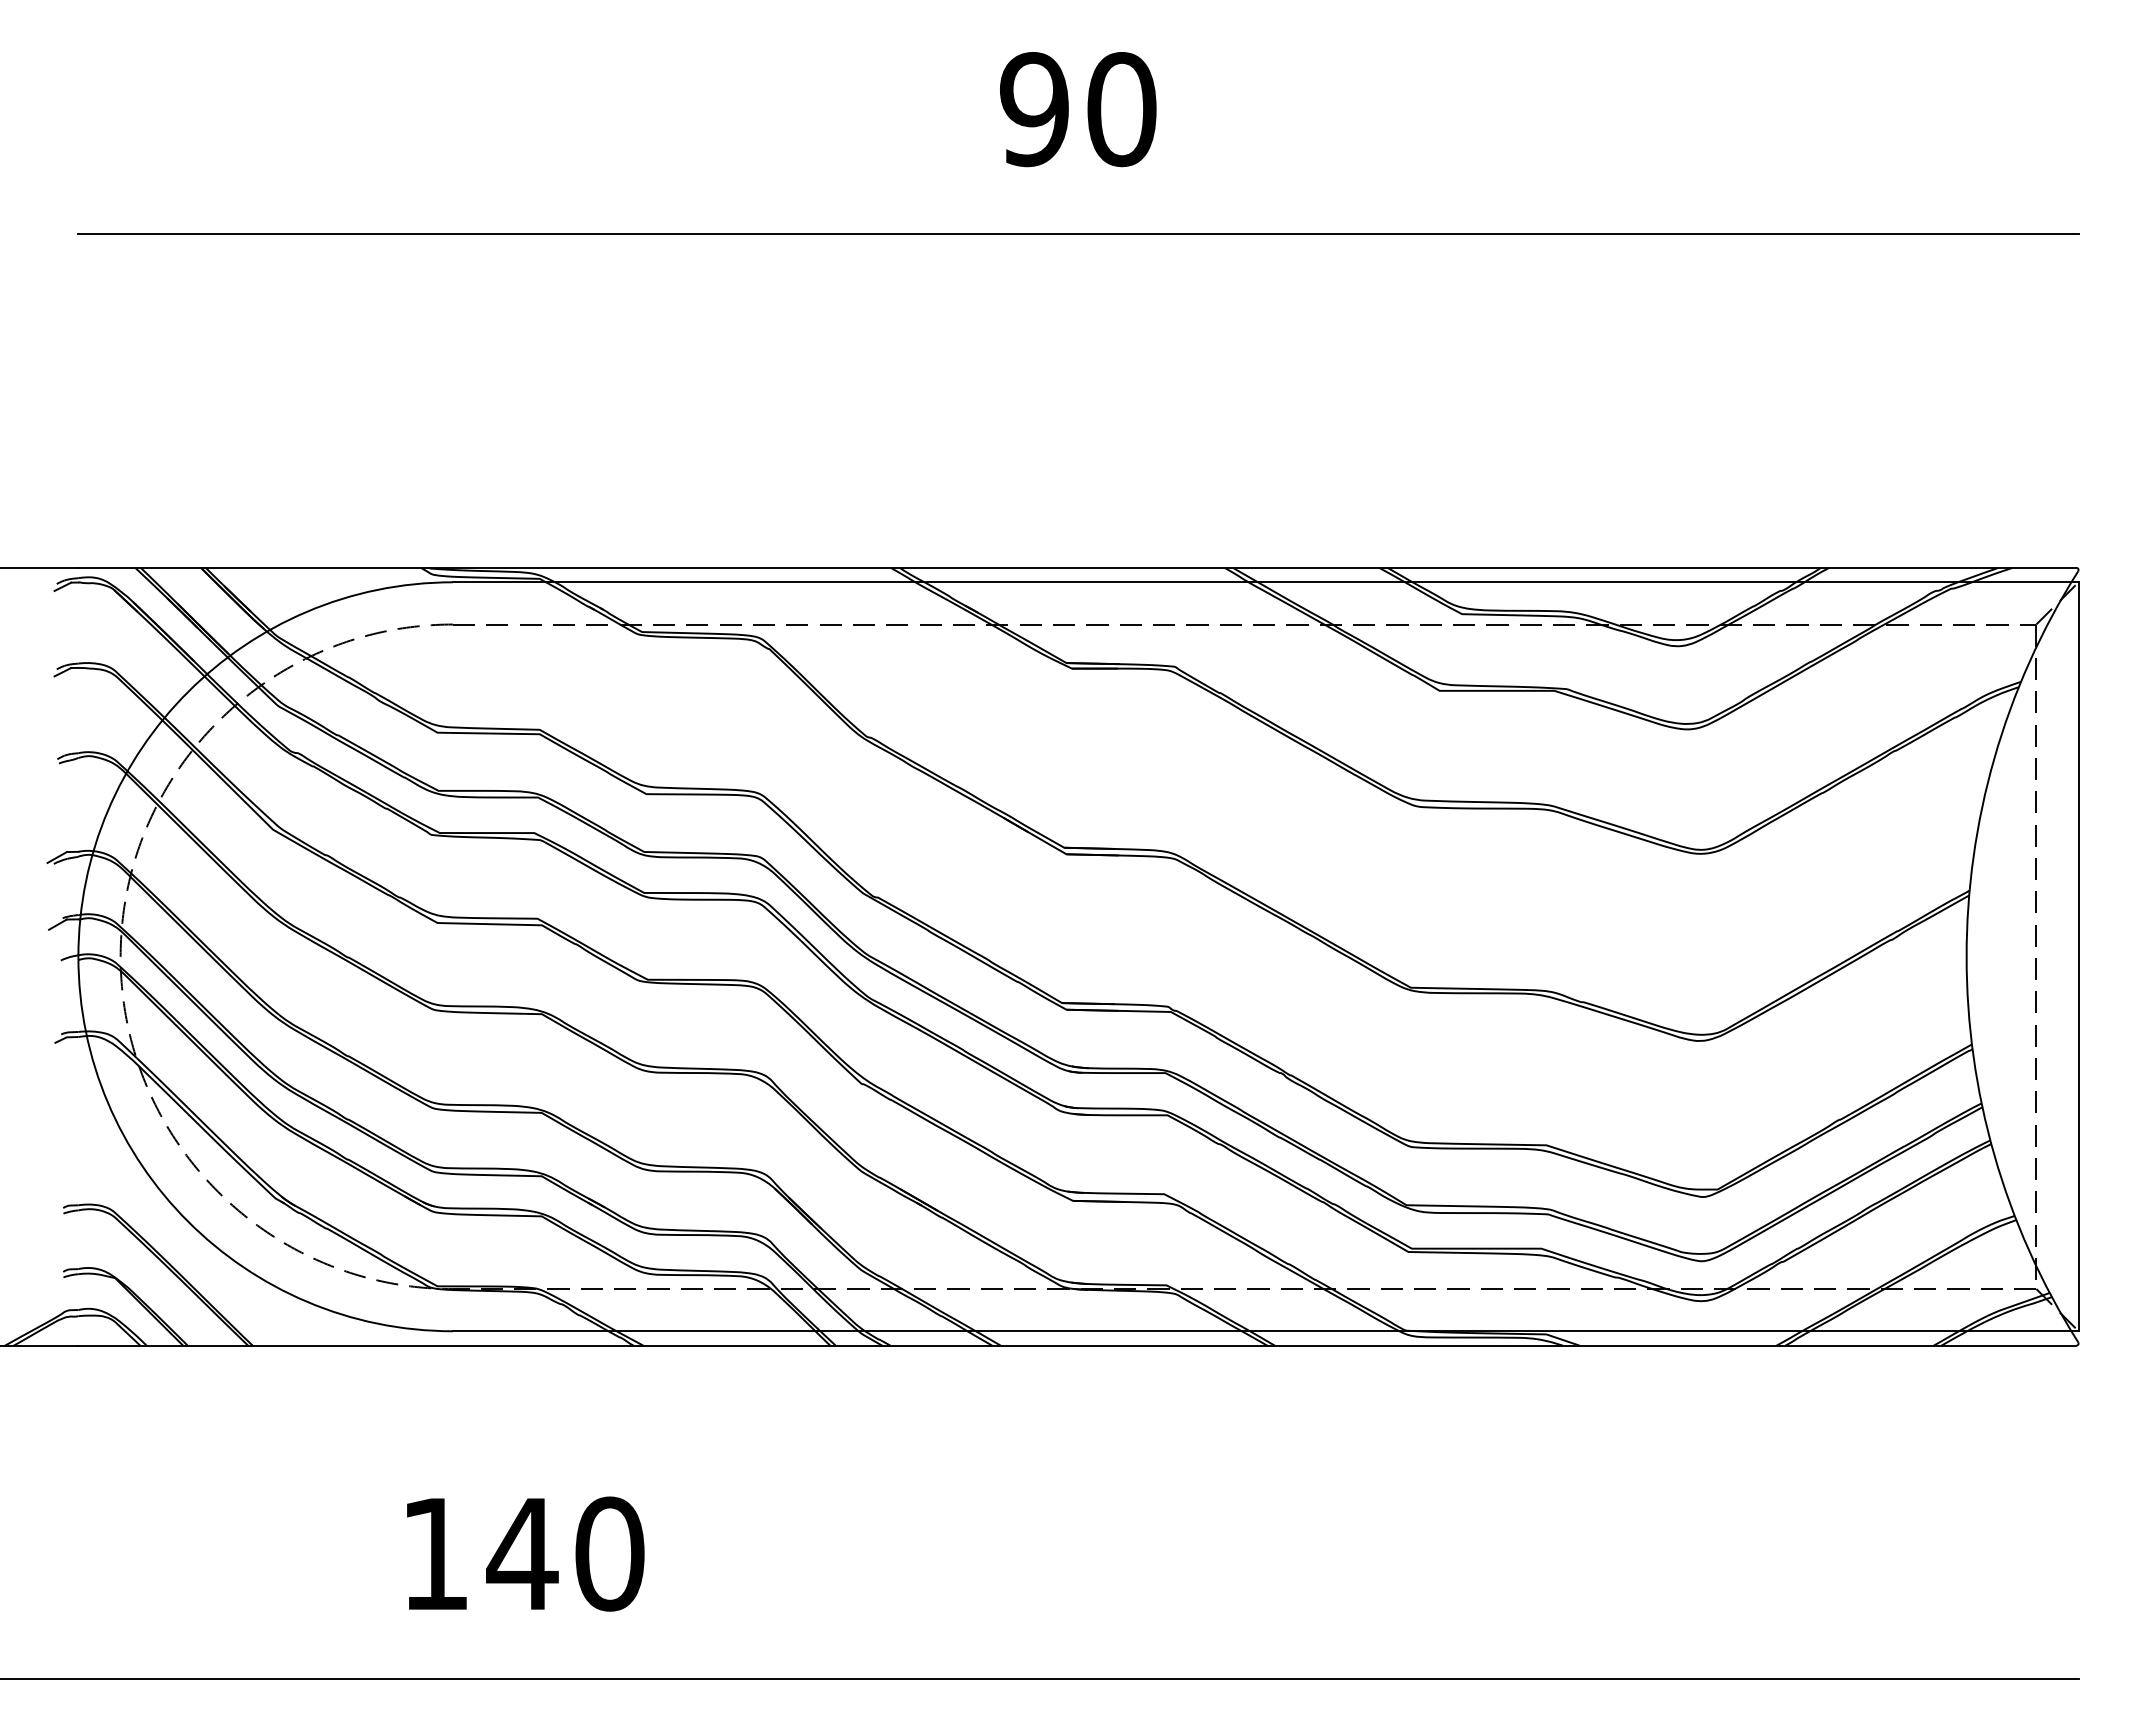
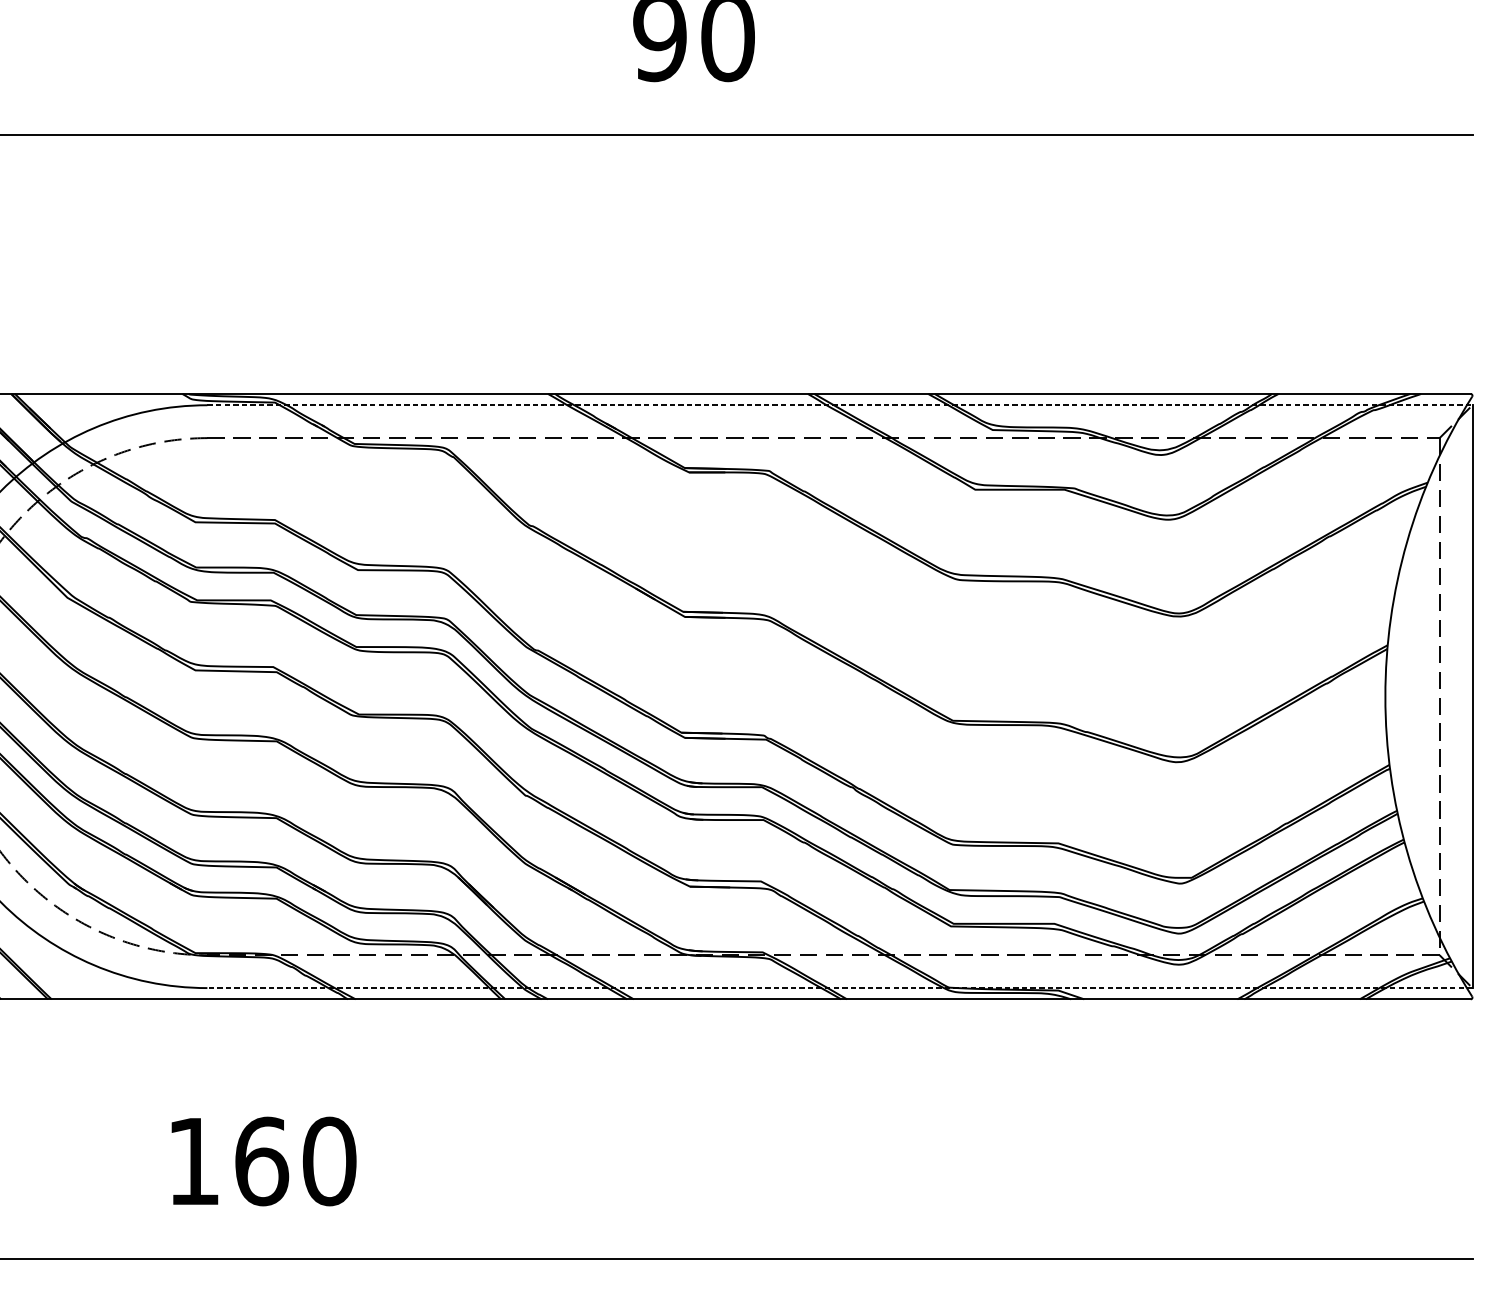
line: (1265, 582) -> (839, 405), solid -> dashed
line: (1265, 1331) -> (839, 988), solid -> dashed
text: (522, 1553) -> (261, 1161), 140 -> 160

